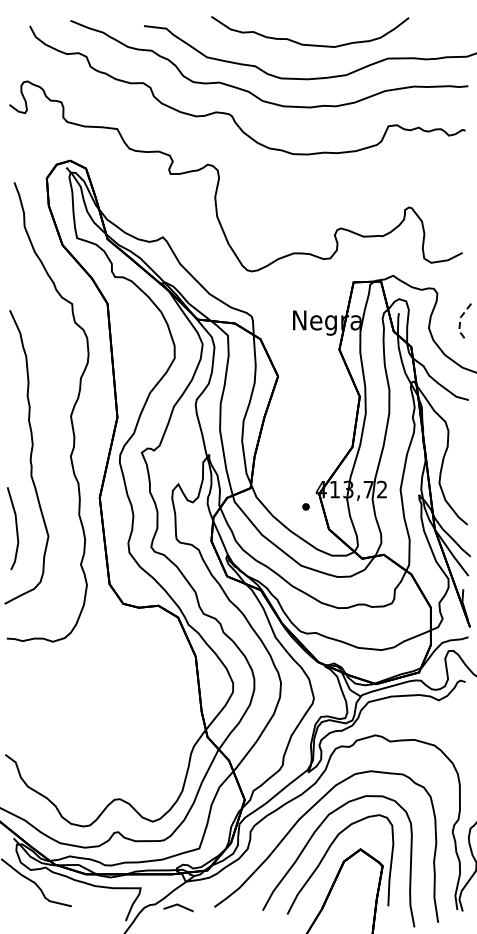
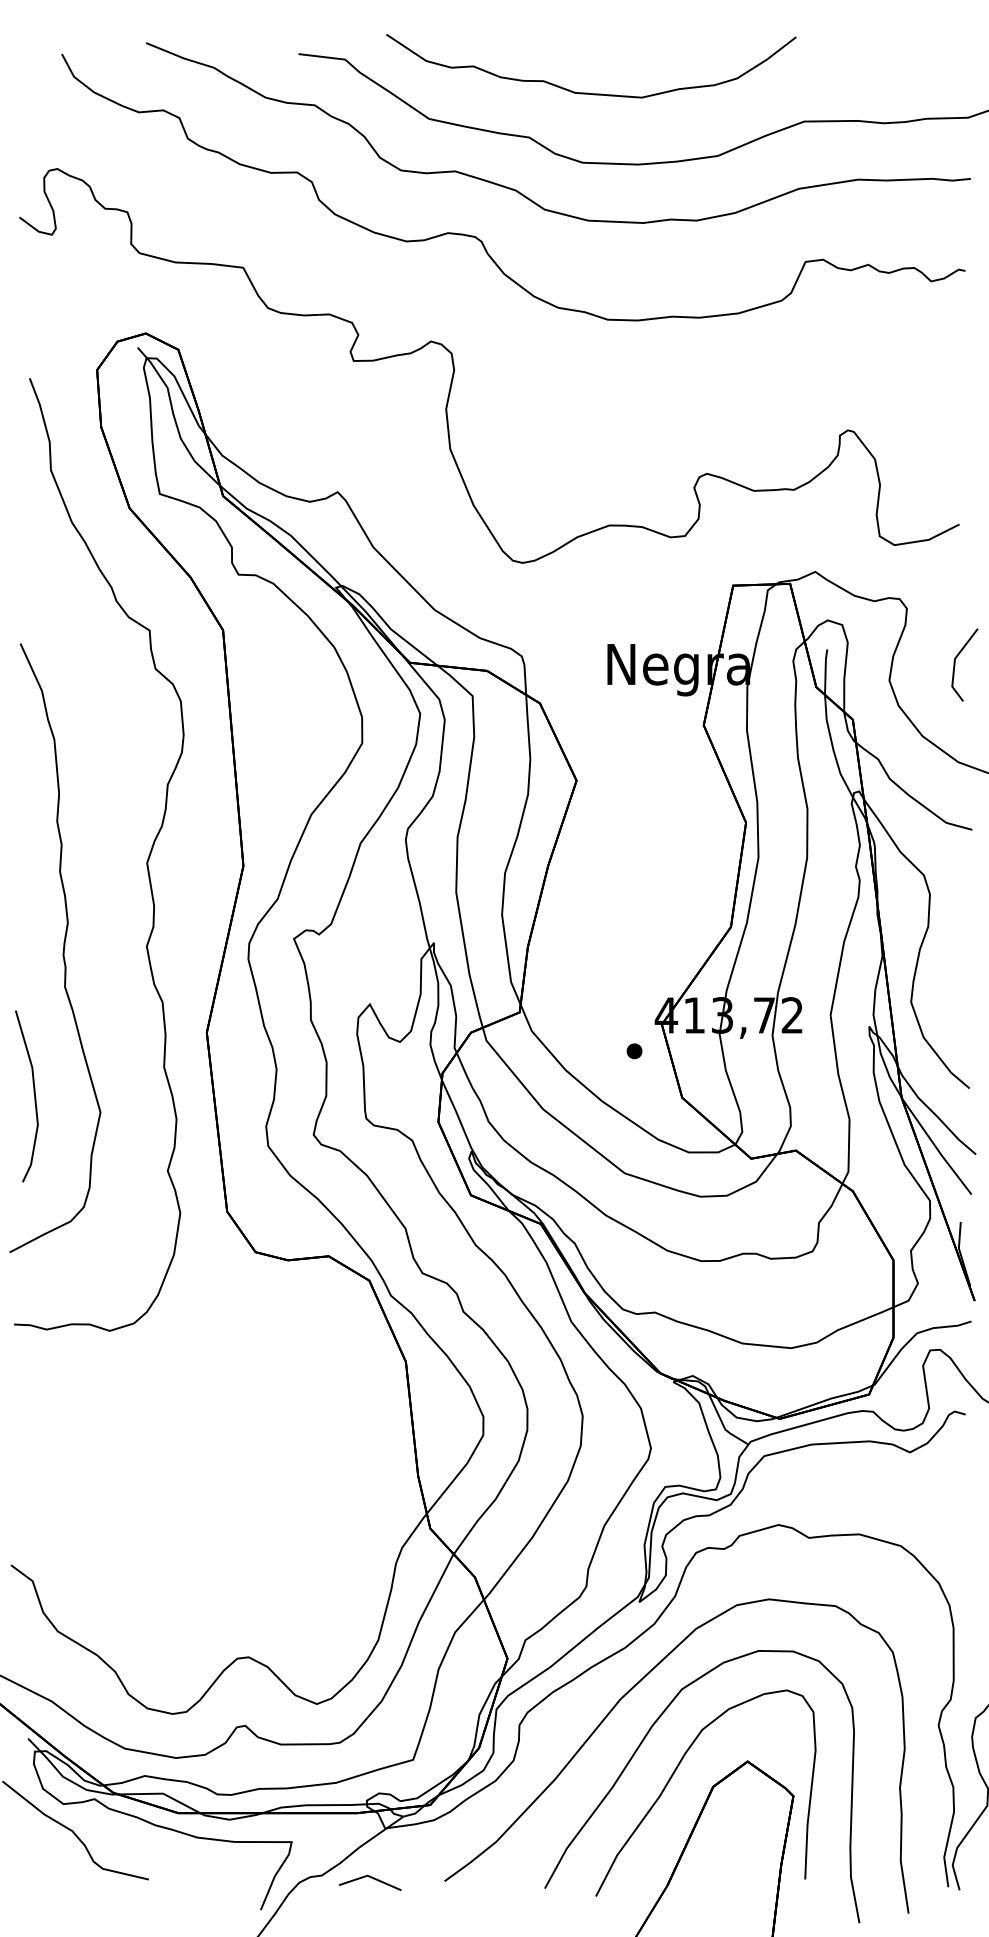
curve: (310, 44) -> (591, 92), moved
line: (460, 319) -> (954, 662), dashed -> solid

